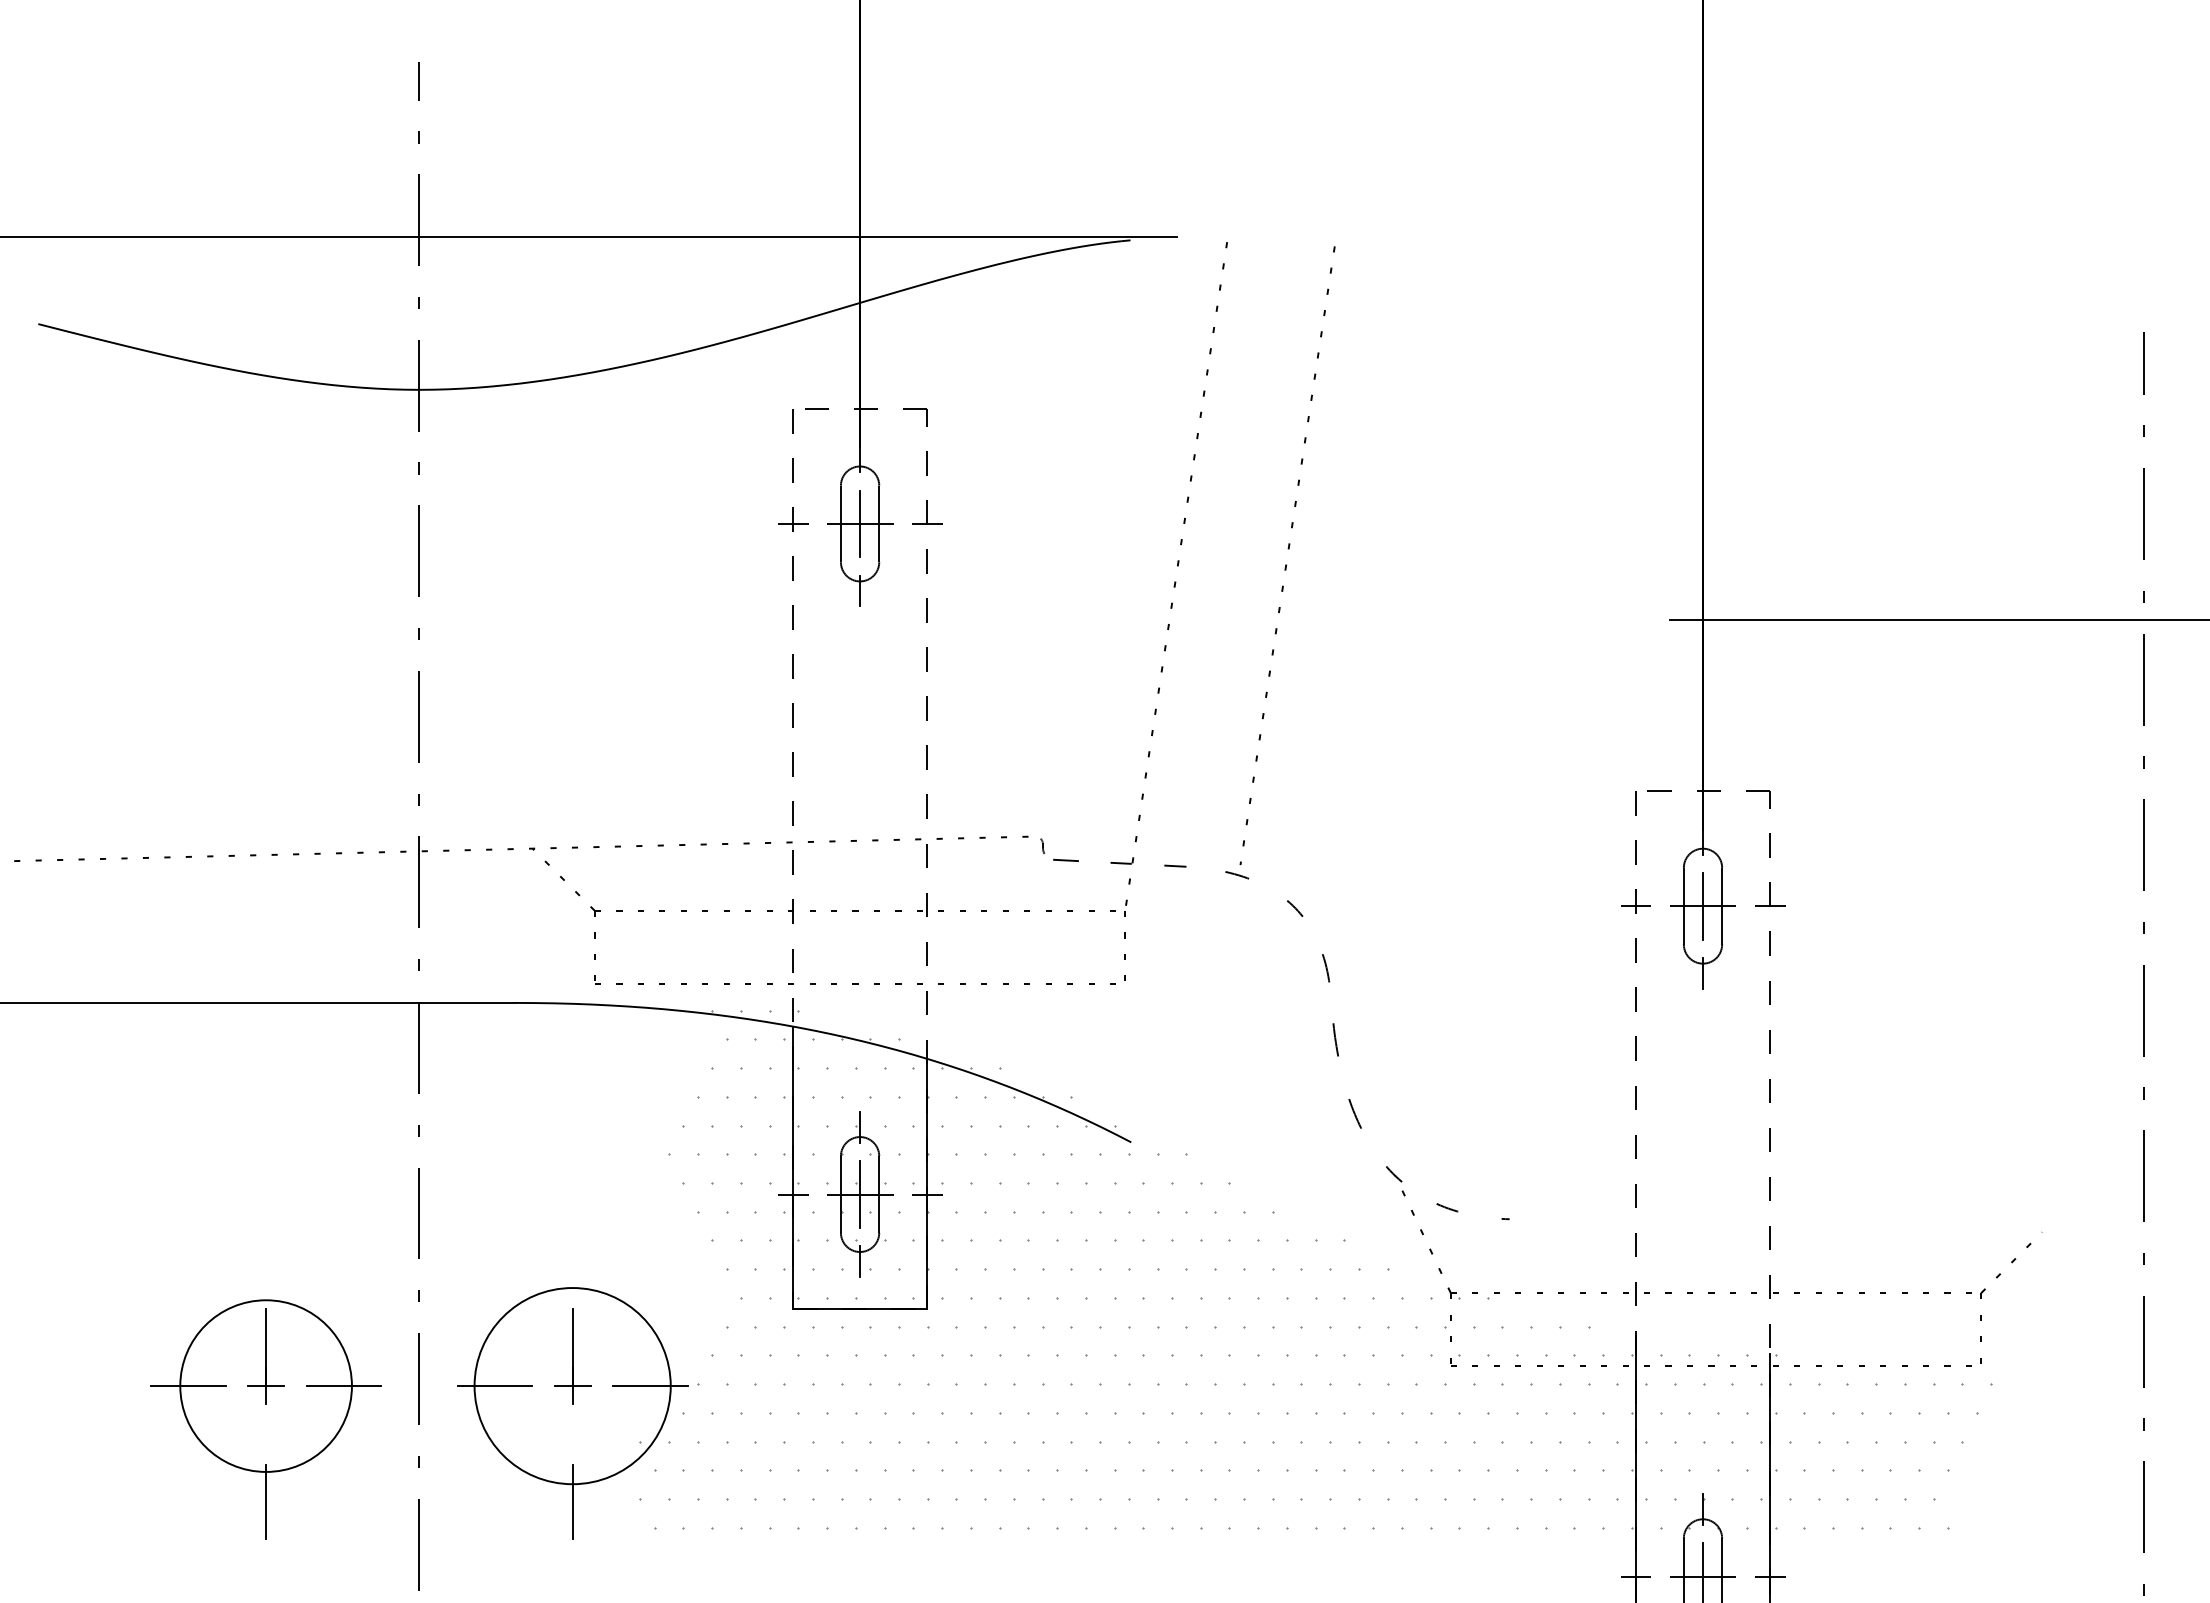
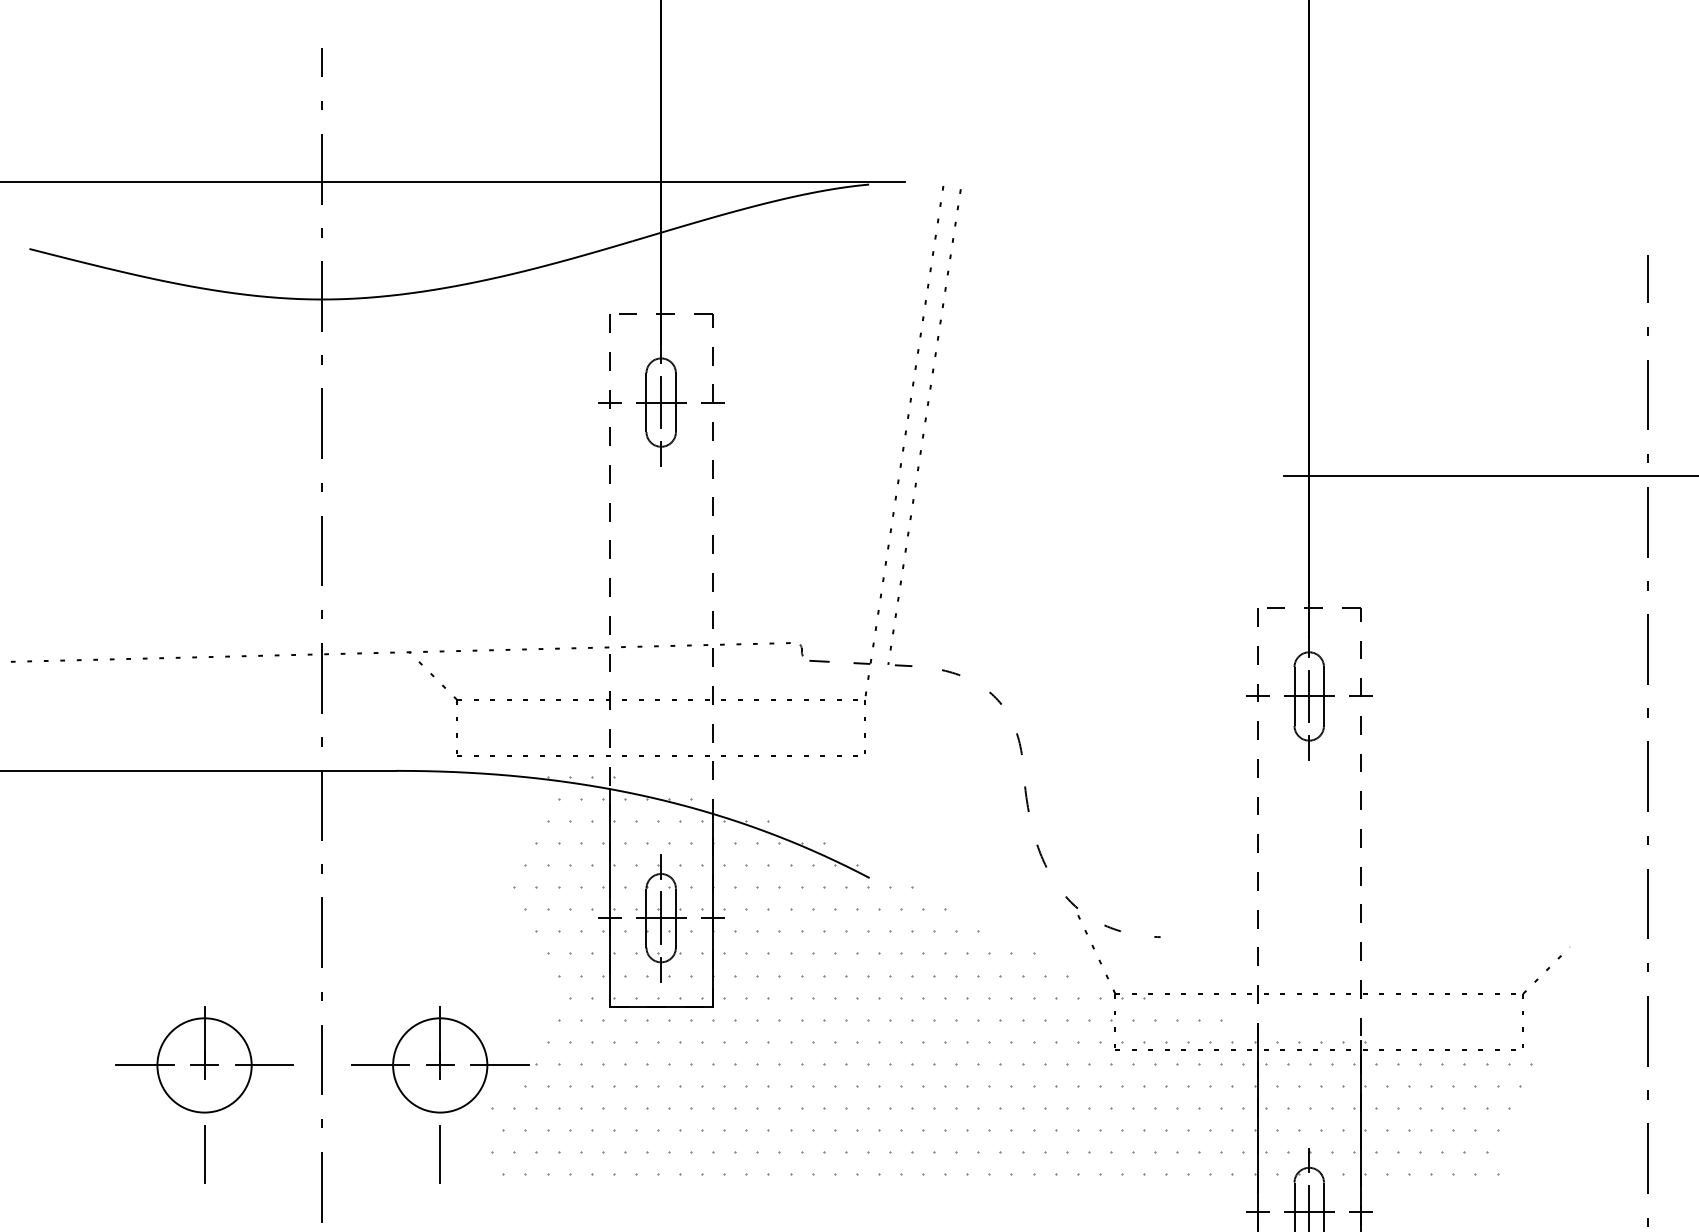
line: (1288, 549) -> (925, 422), moved
circle: (265, 1385) -> (204, 1064), size x0.71
circle: (572, 1385) -> (440, 1064), size x0.62

